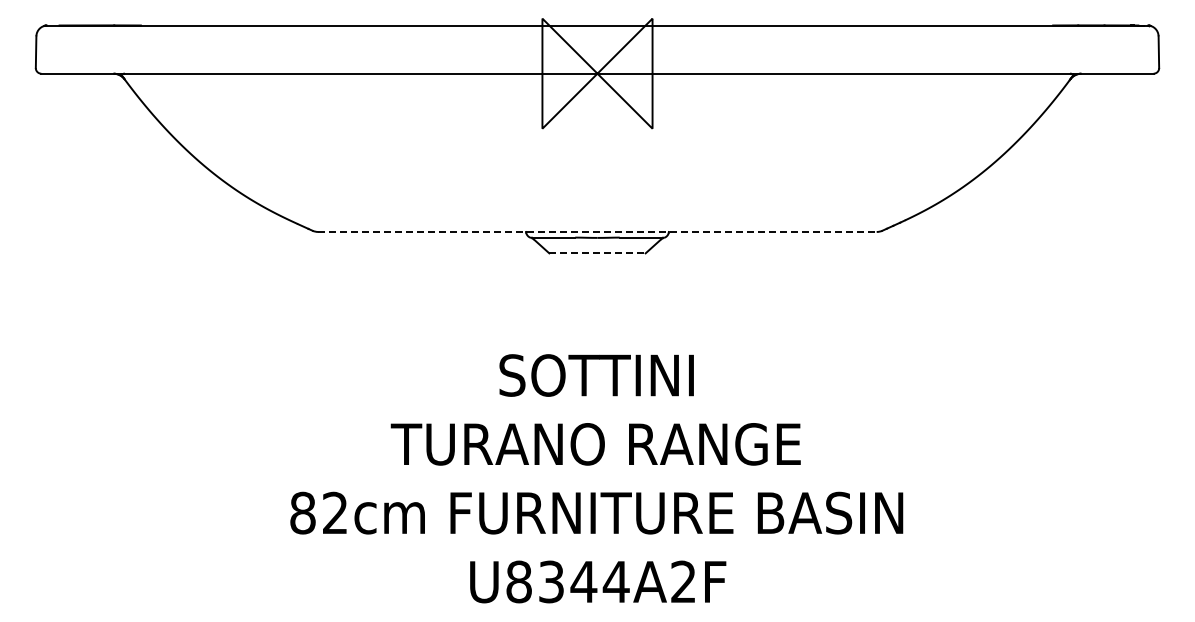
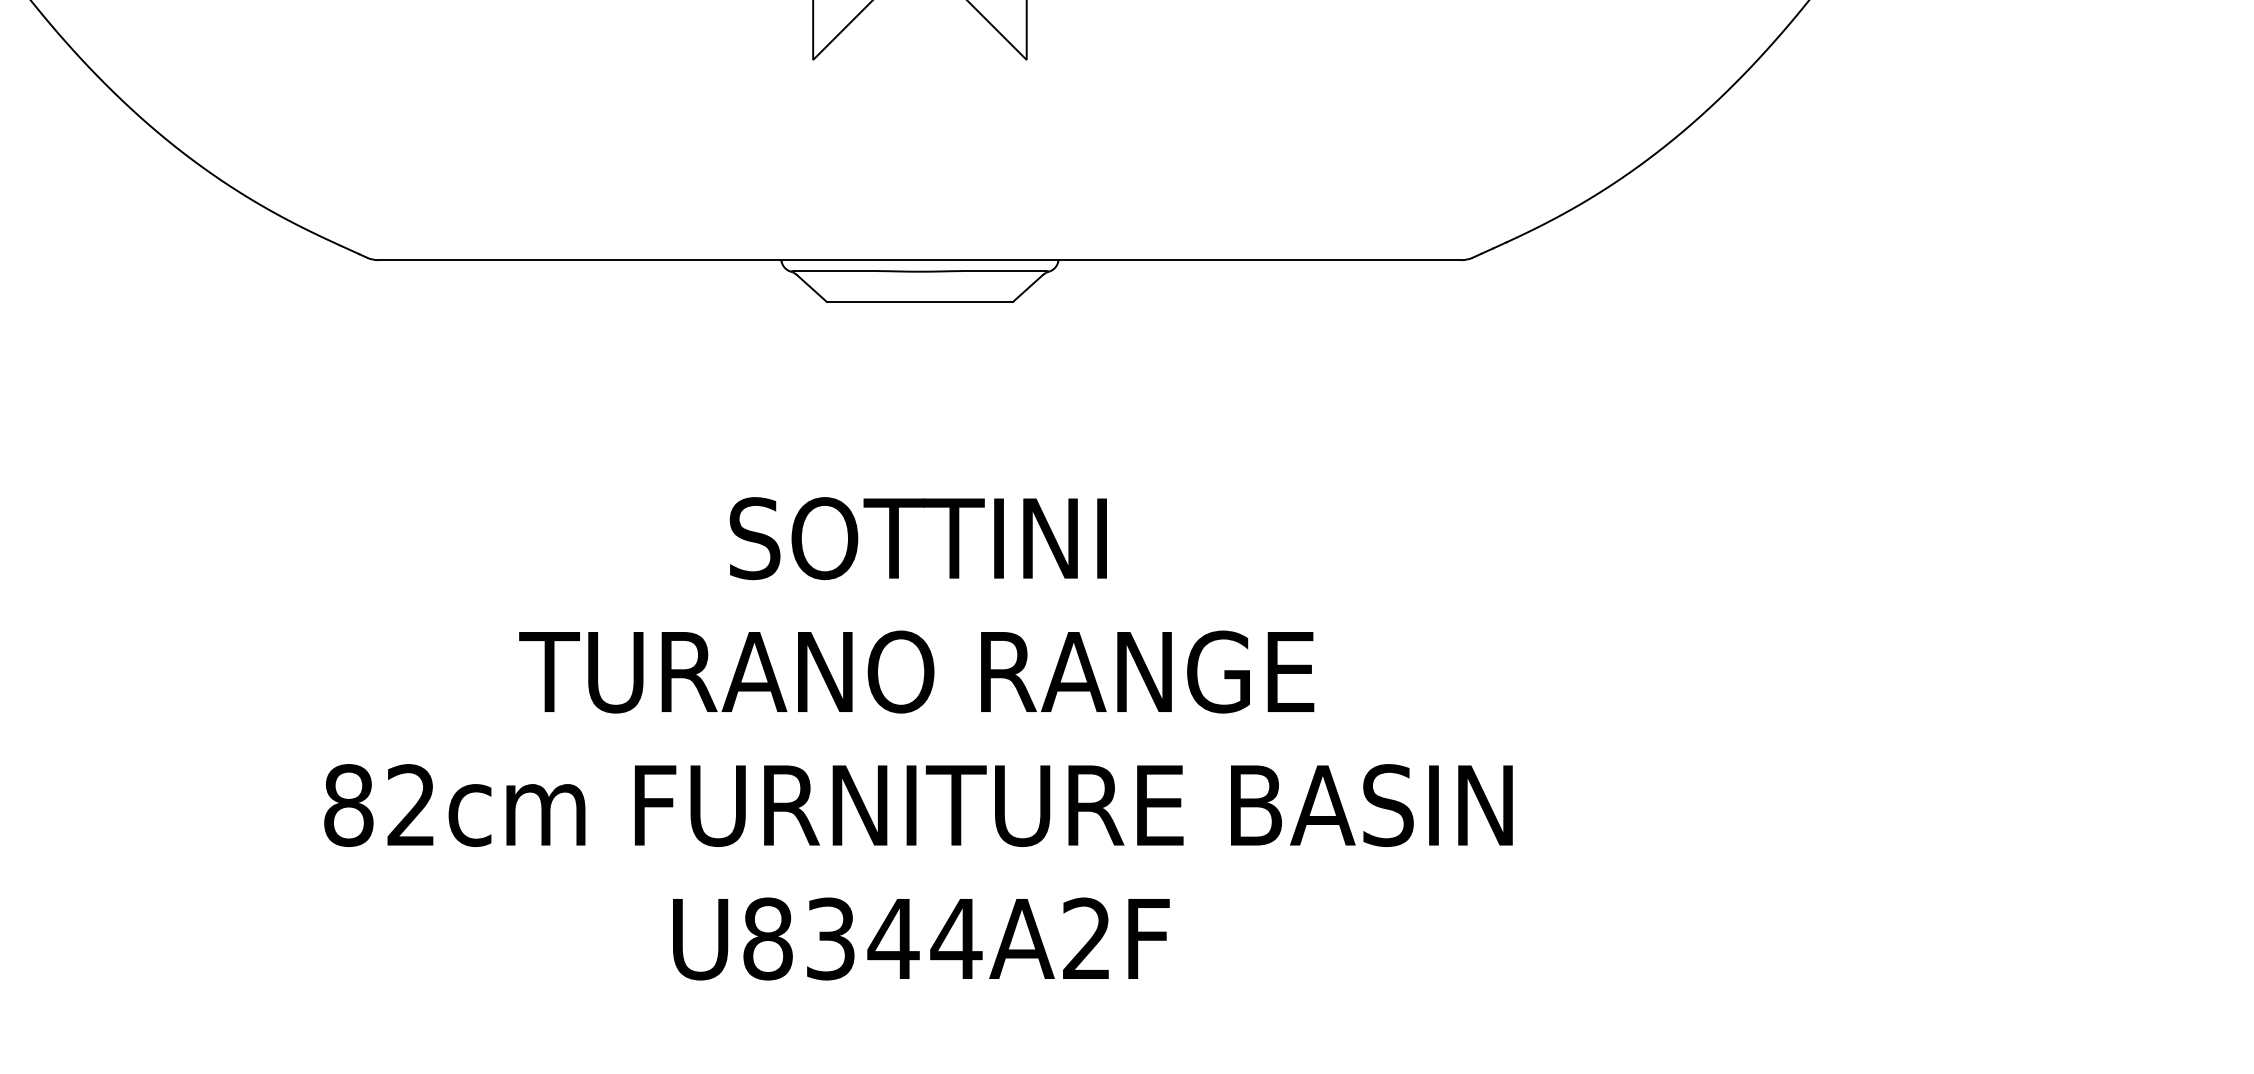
line: (598, 231) -> (921, 259), dashed -> solid
line: (597, 253) -> (919, 301), dashed -> solid

